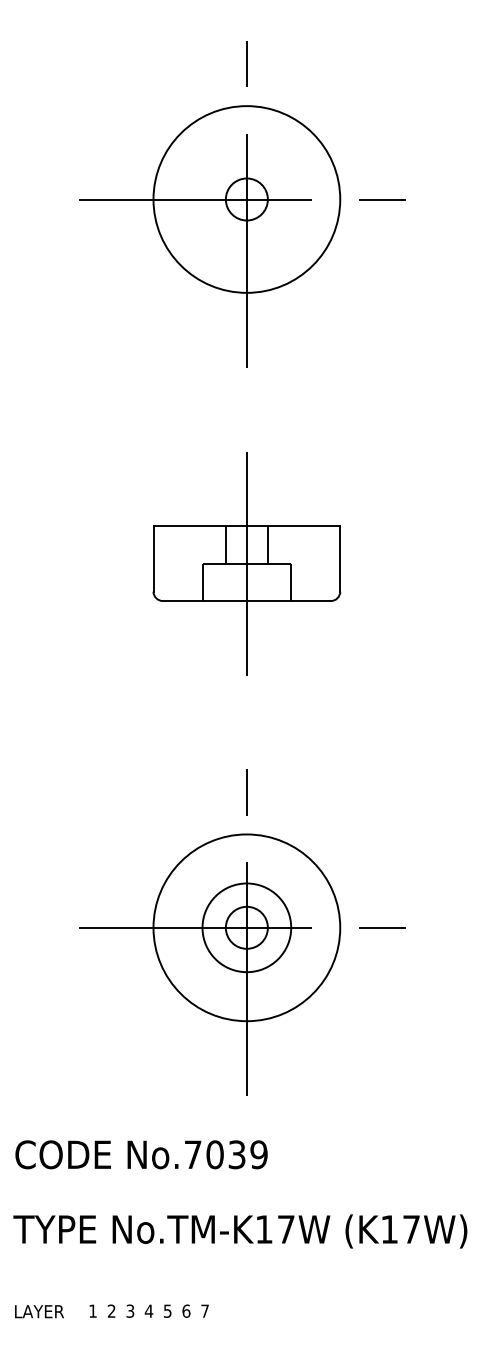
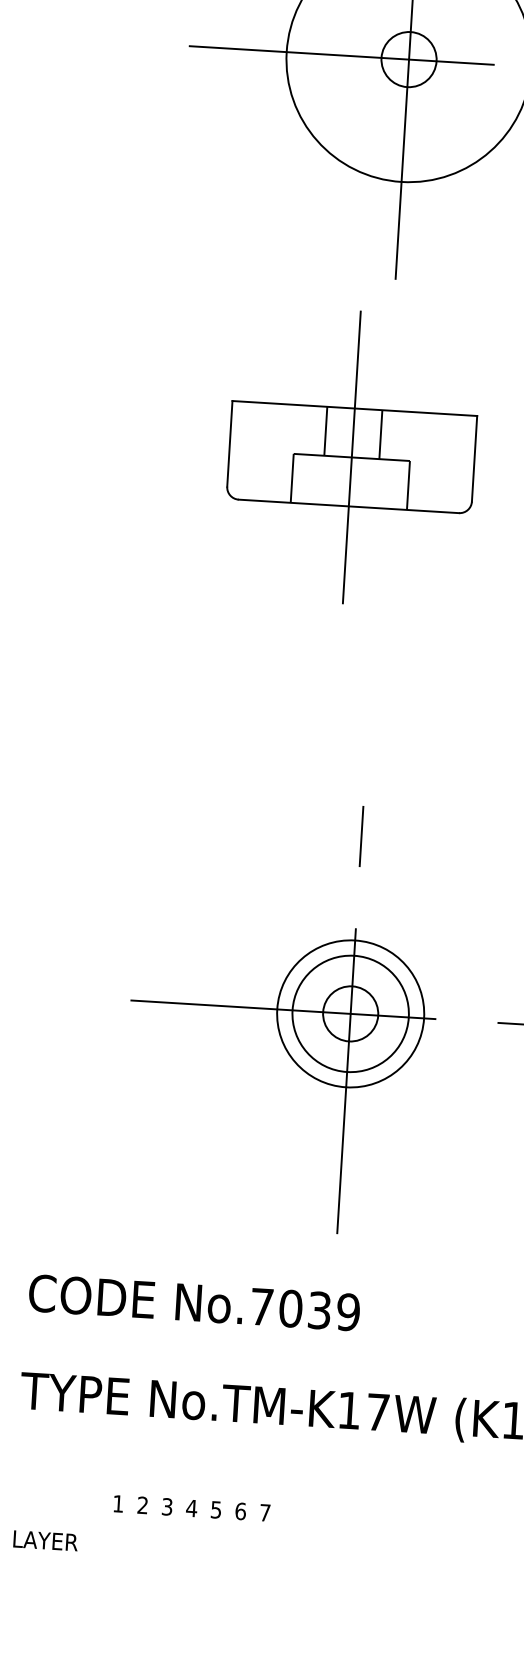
part: (246, 563) -> (351, 457), moved
circle: (246, 927) -> (350, 1013), size x0.6
text: (39, 1311) -> (45, 1540), moved

